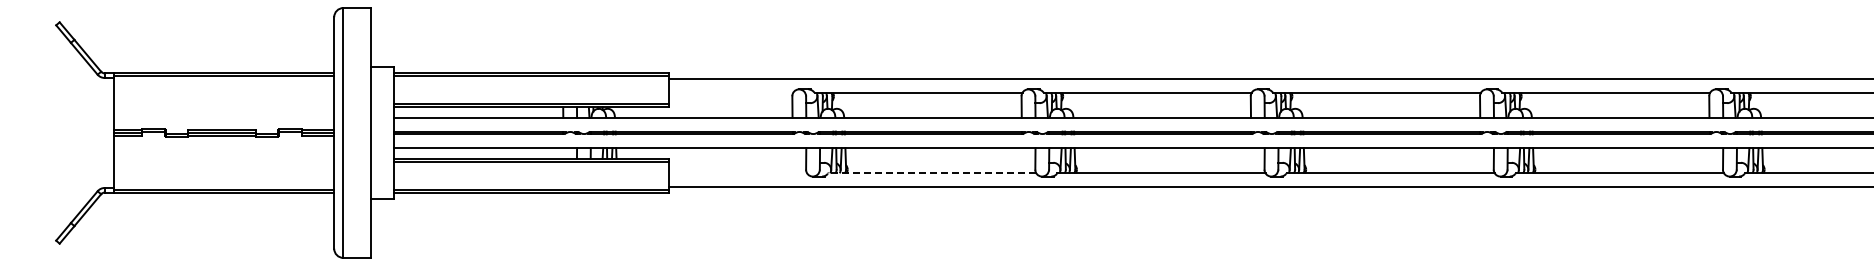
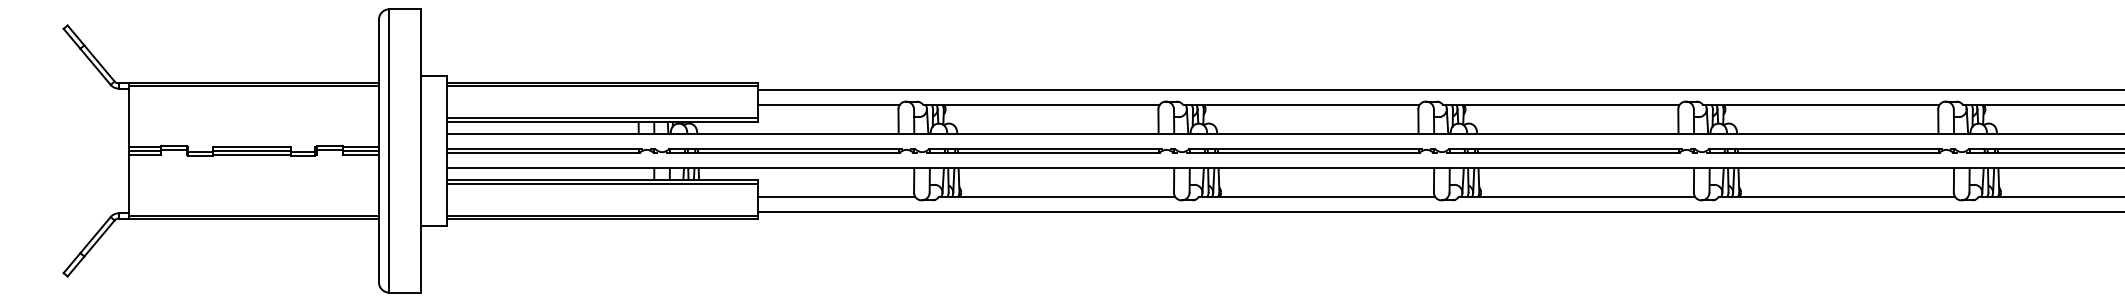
line: (730, 92) -> (828, 105), added
line: (737, 173) -> (836, 196), added
line: (931, 173) -> (1056, 196), dashed -> solid

